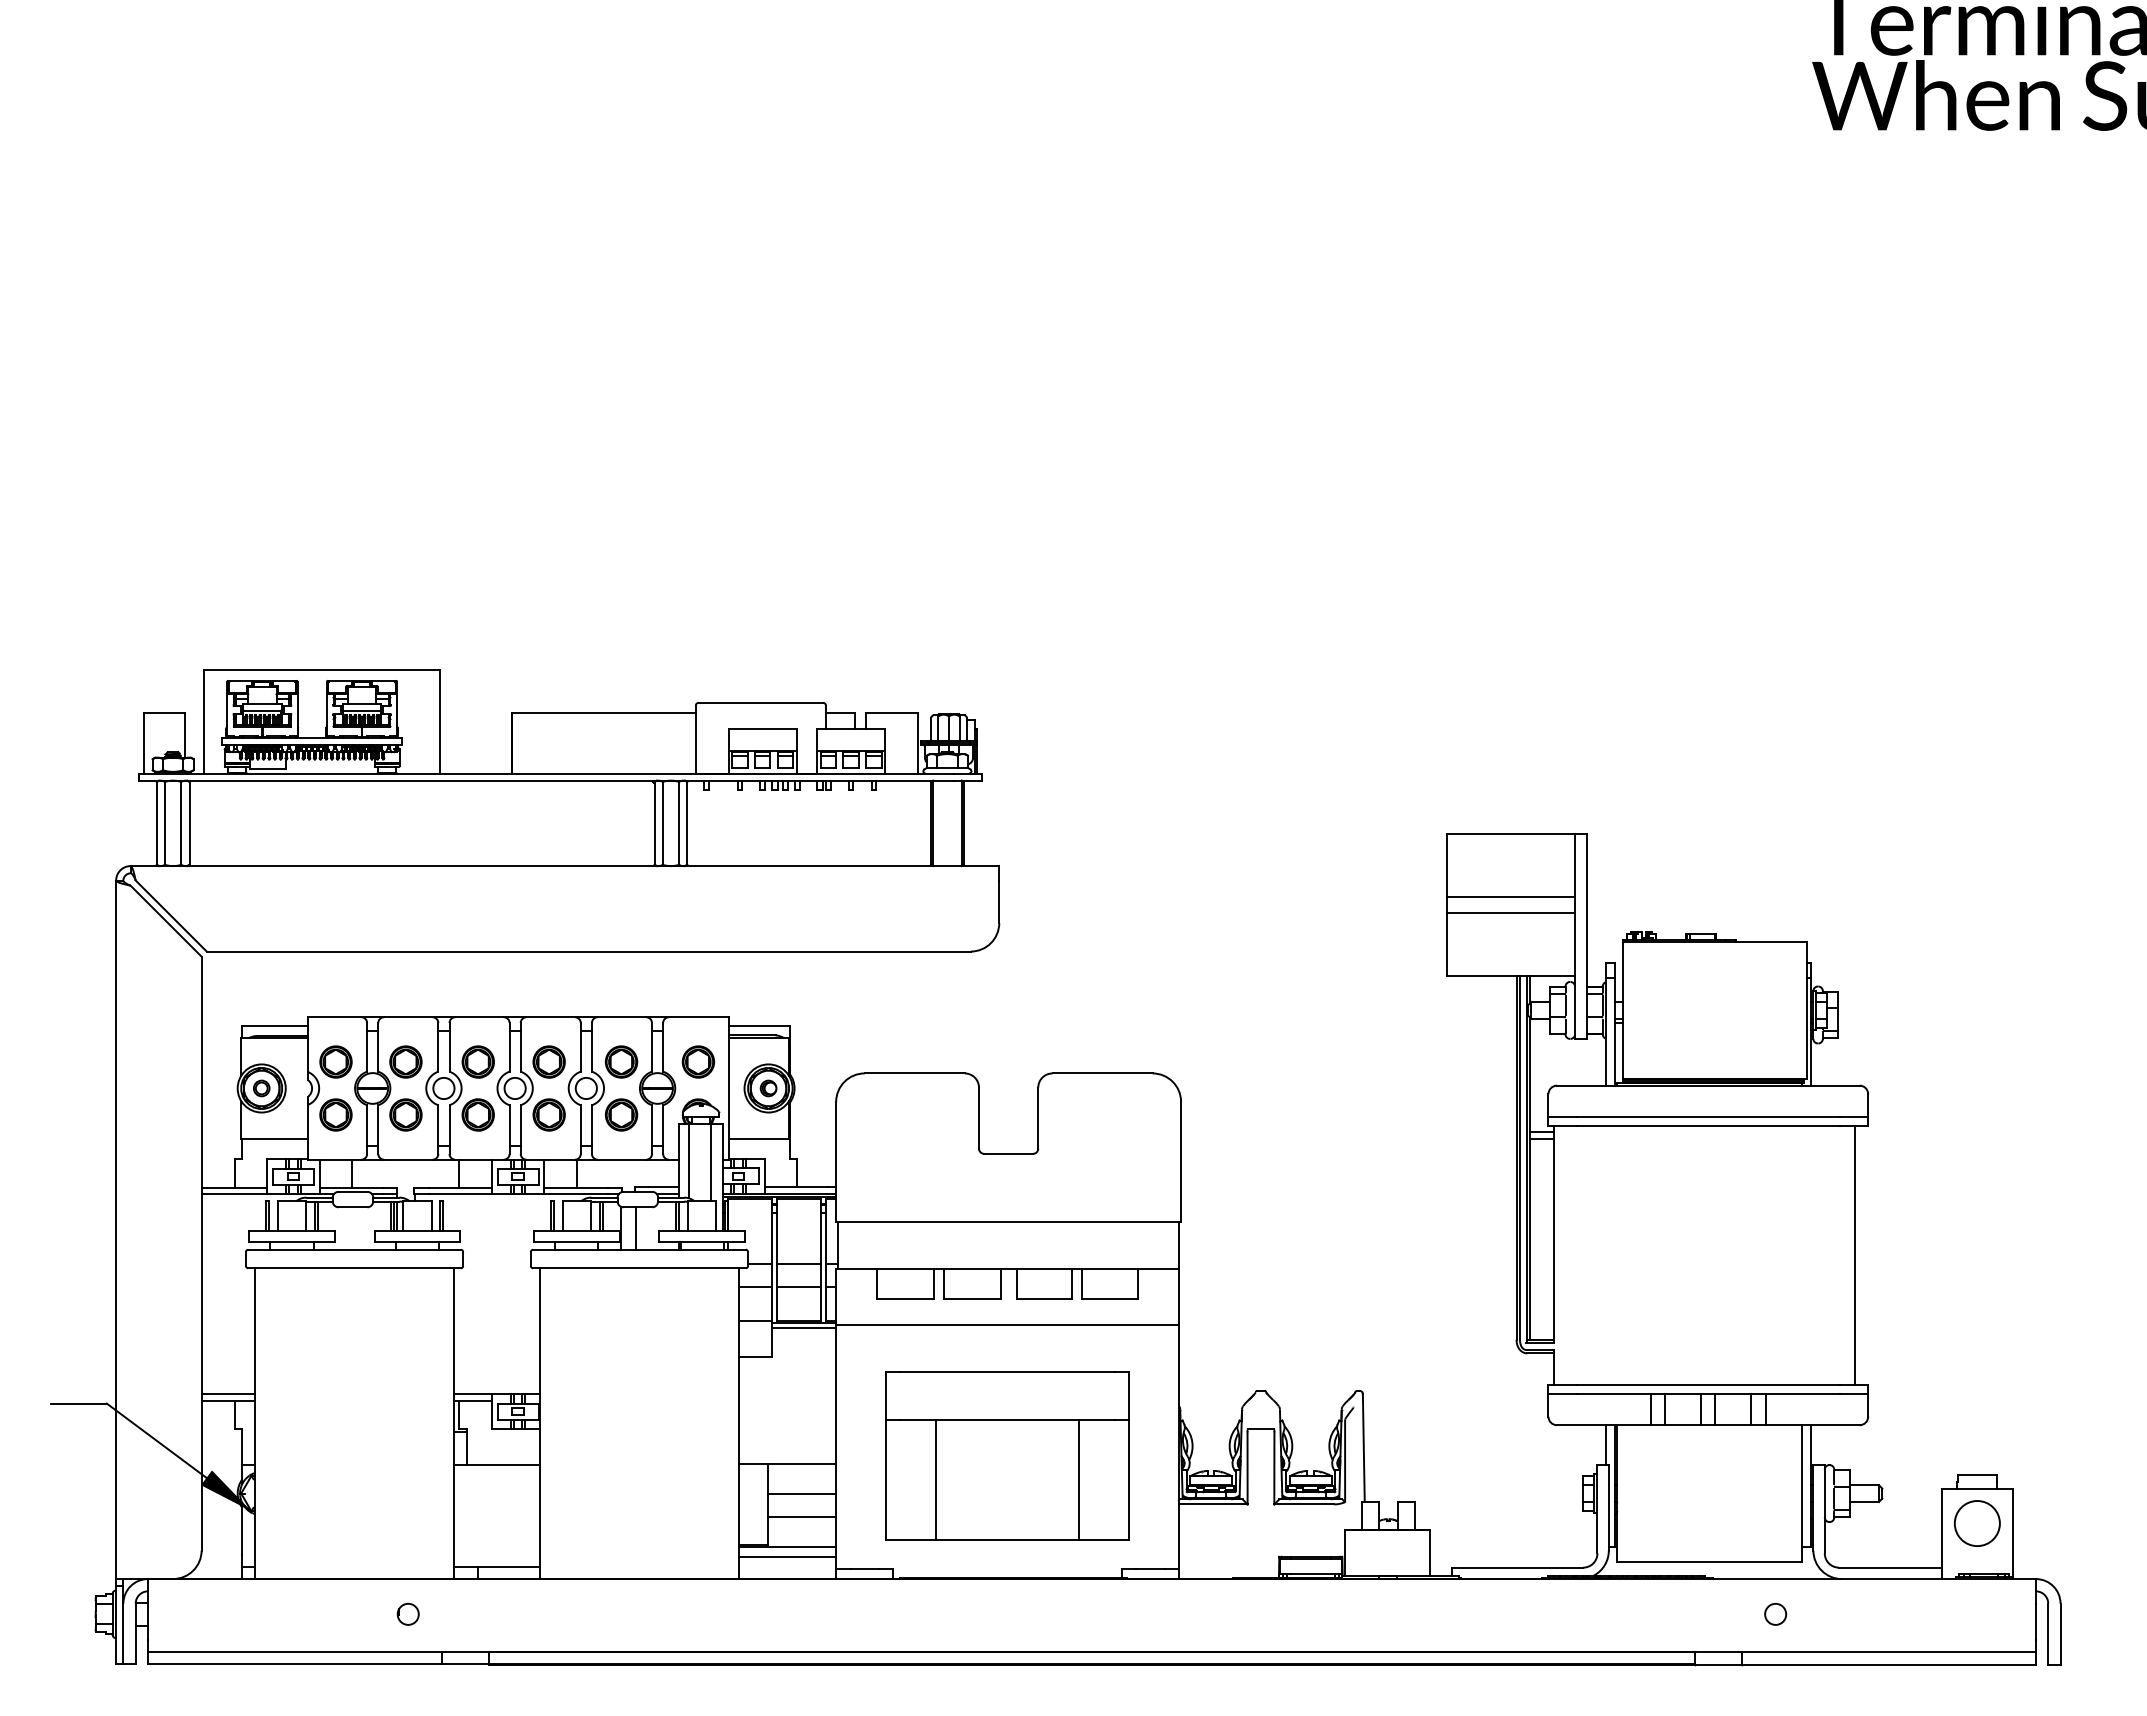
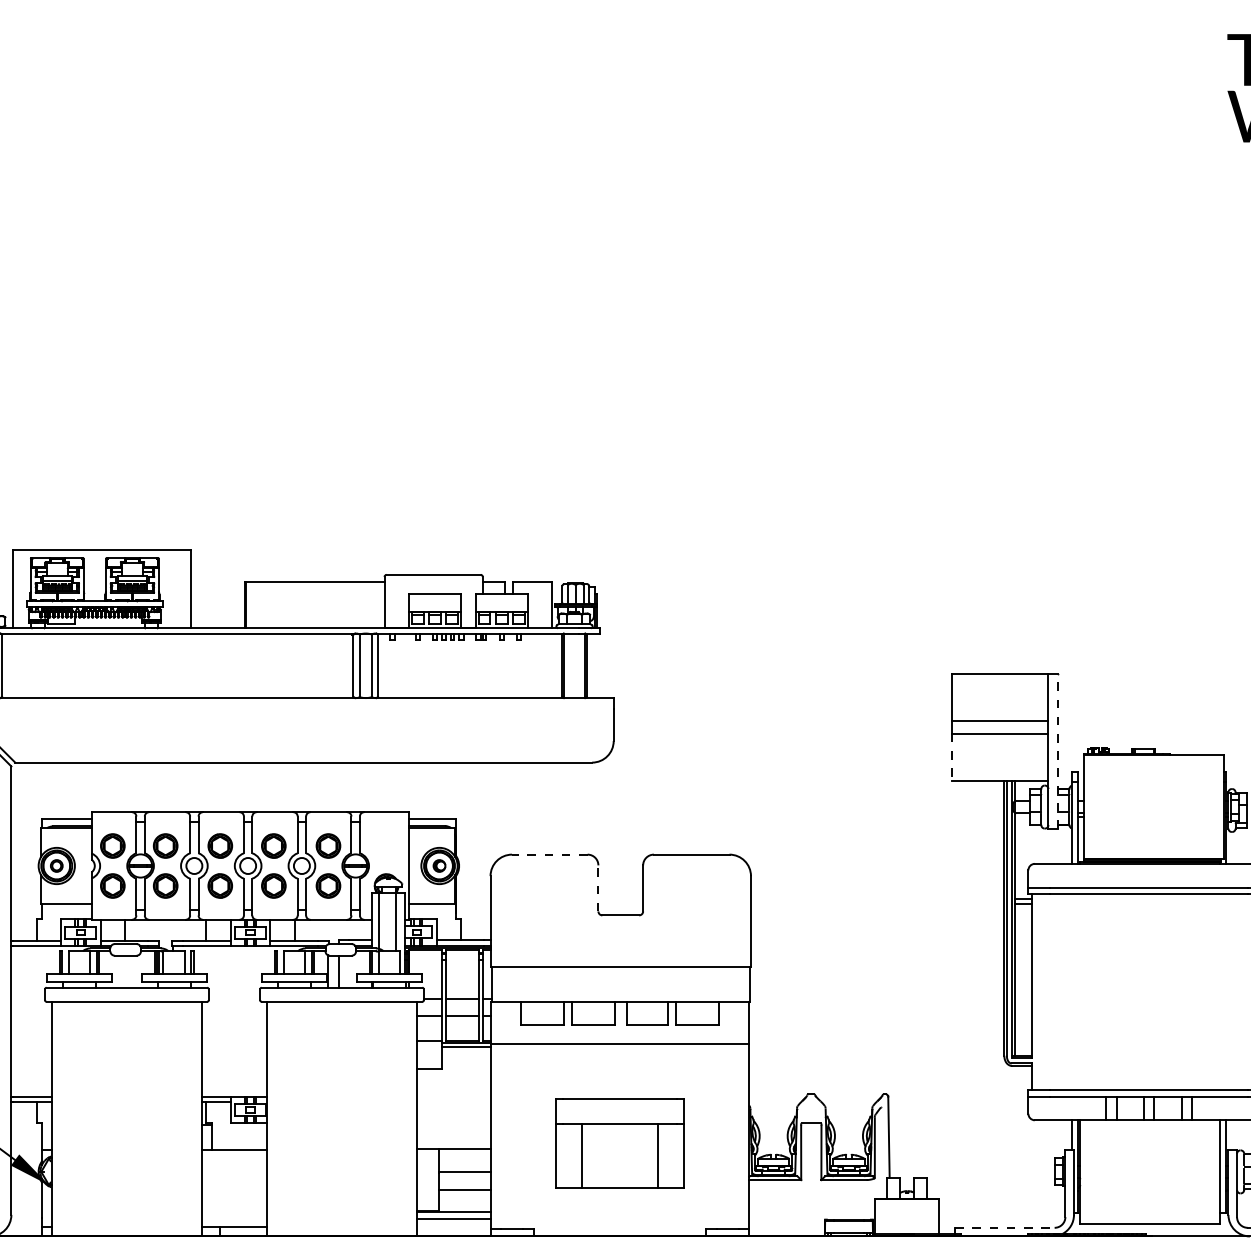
line: (1587, 936) -> (1057, 751), solid -> dashed
line: (1447, 945) -> (952, 758), solid -> dashed
part: (698, 1061) -> (386, 845), removed
line: (914, 1073) -> (549, 854), solid -> dashed
line: (979, 1117) -> (598, 887), solid -> dashed
part: (1007, 1455) -> (619, 1143), size x0.7
line: (1517, 1567) -> (1005, 1227), solid -> dashed

